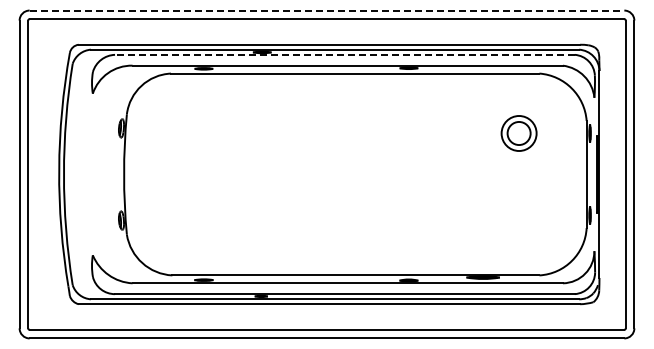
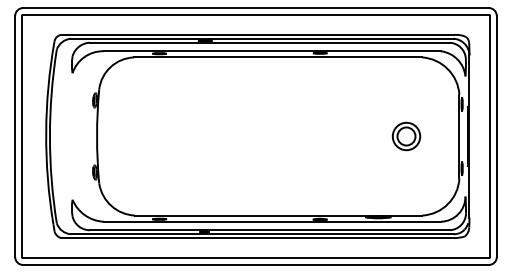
line: (327, 10) -> (256, 8), dashed -> solid
line: (344, 54) -> (269, 42), dashed -> solid
part: (518, 133) -> (406, 136), moved

